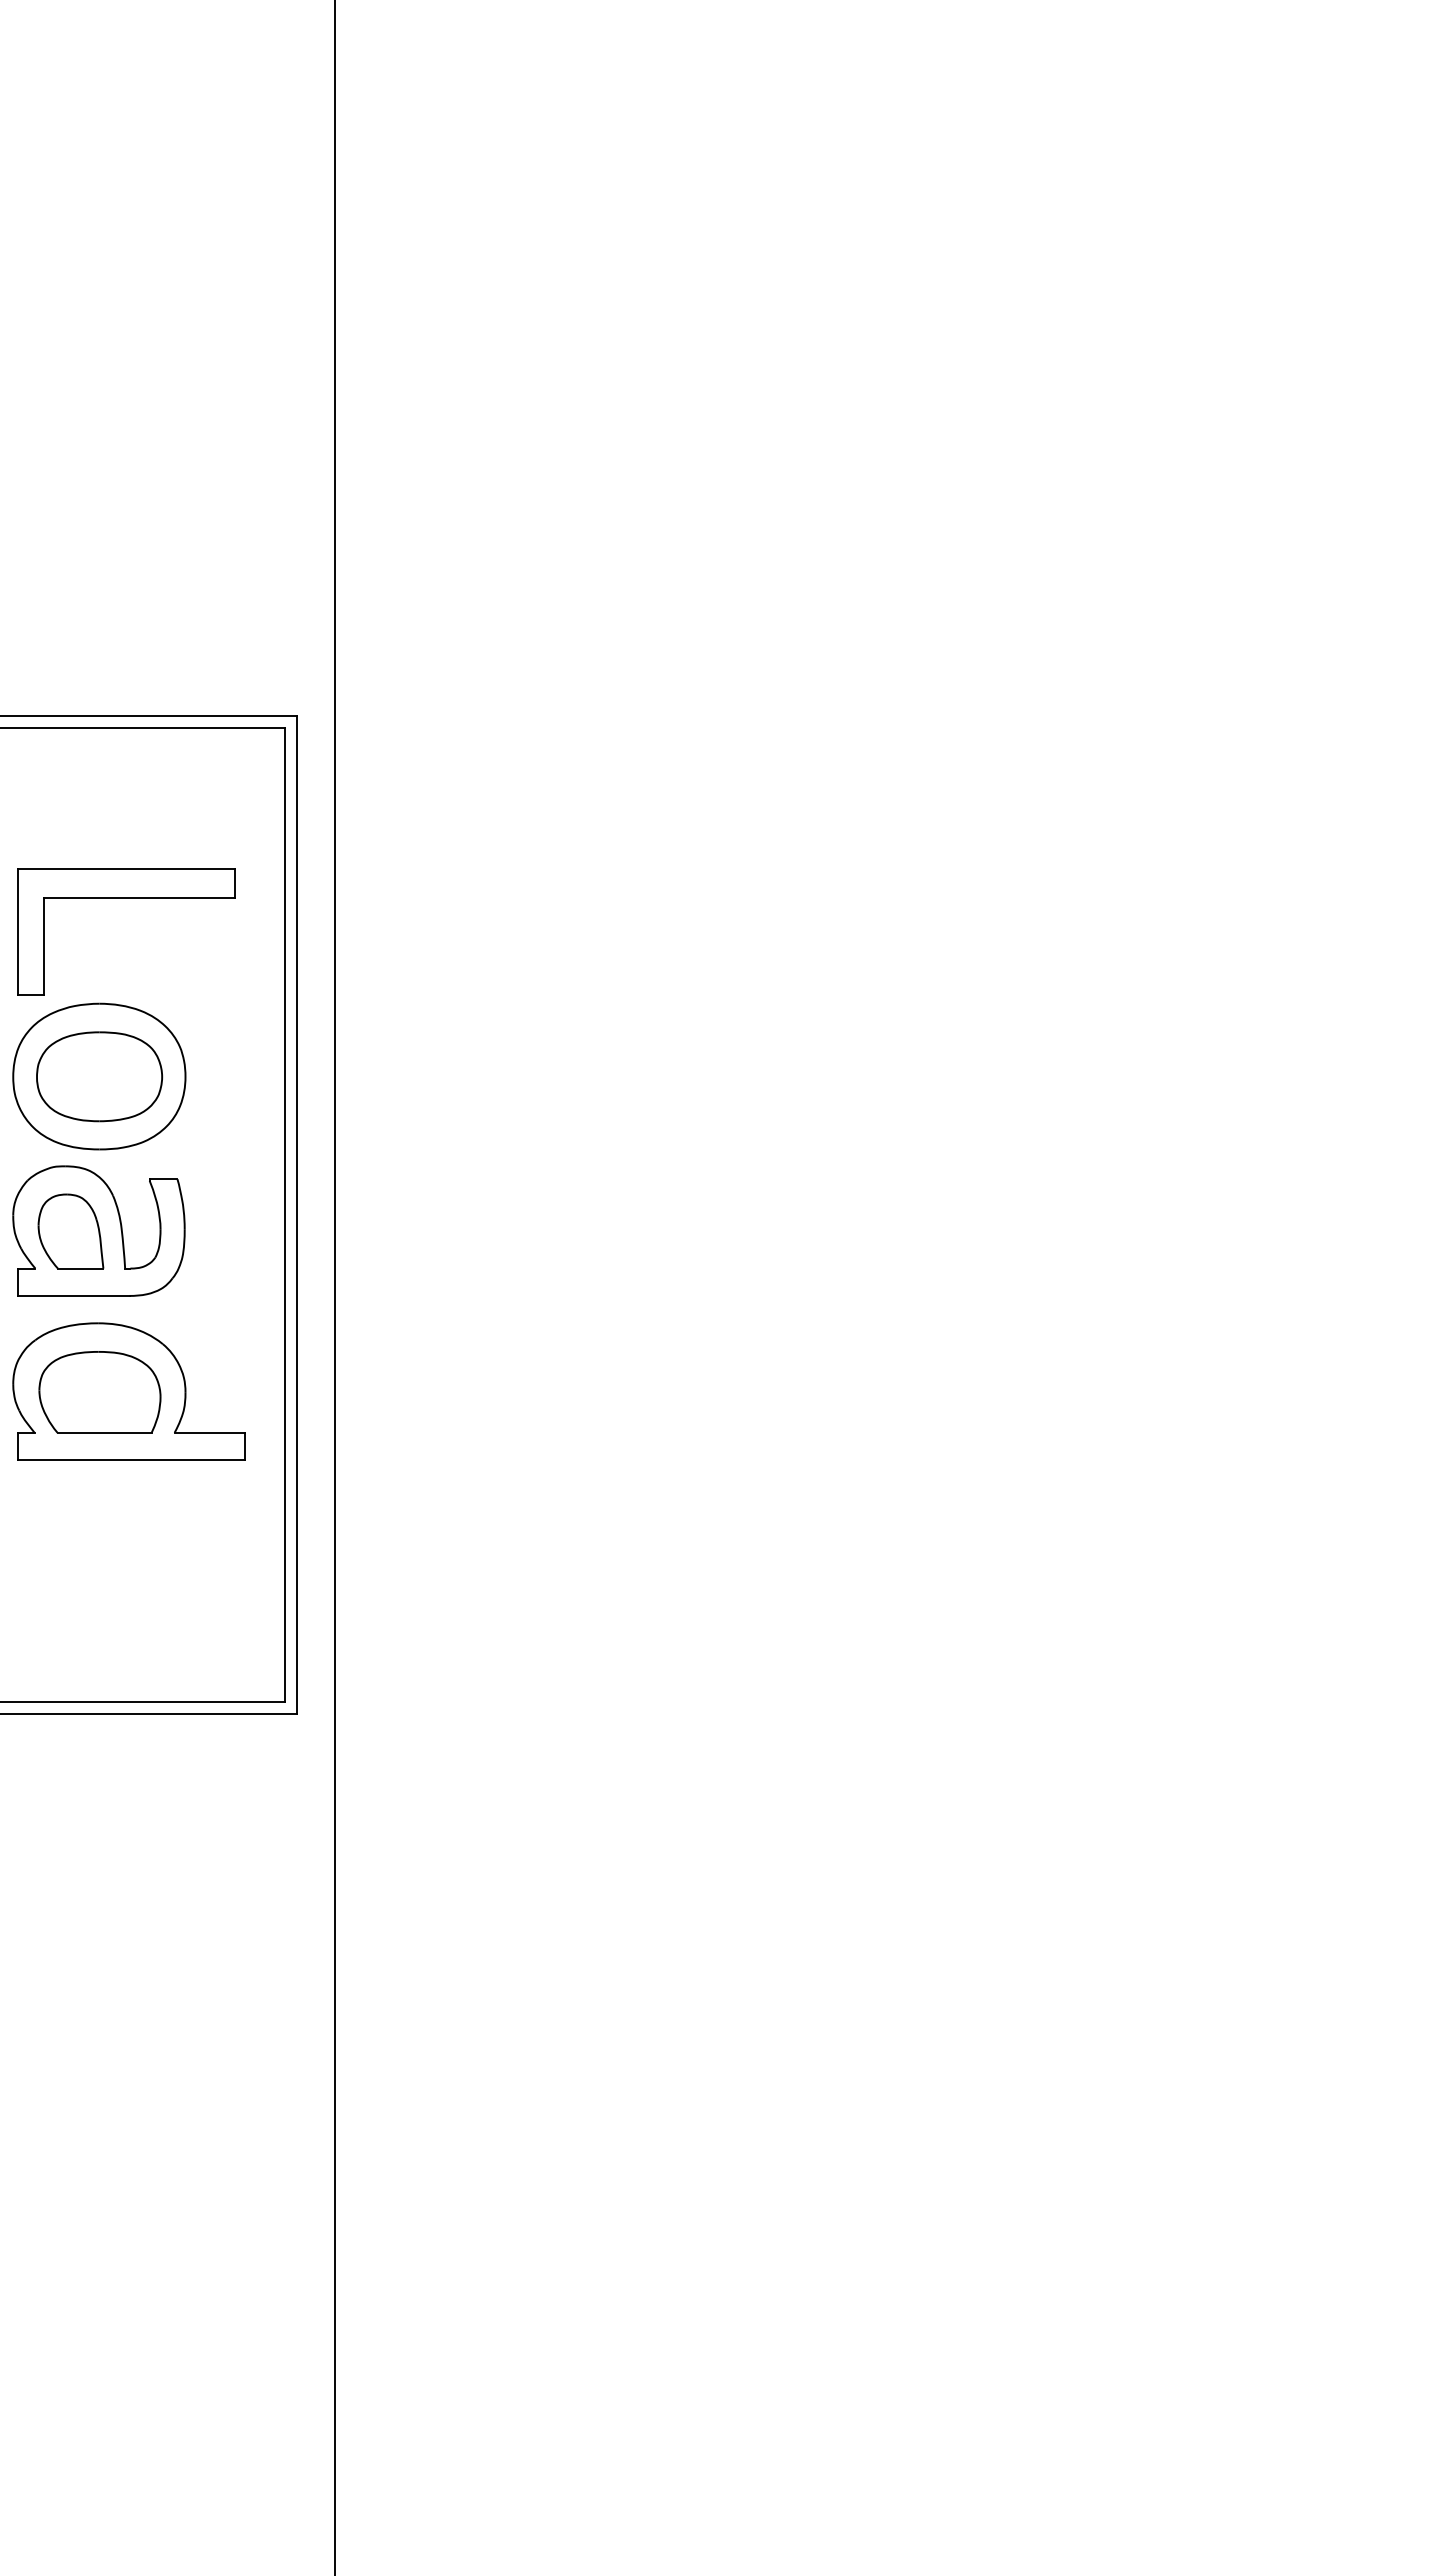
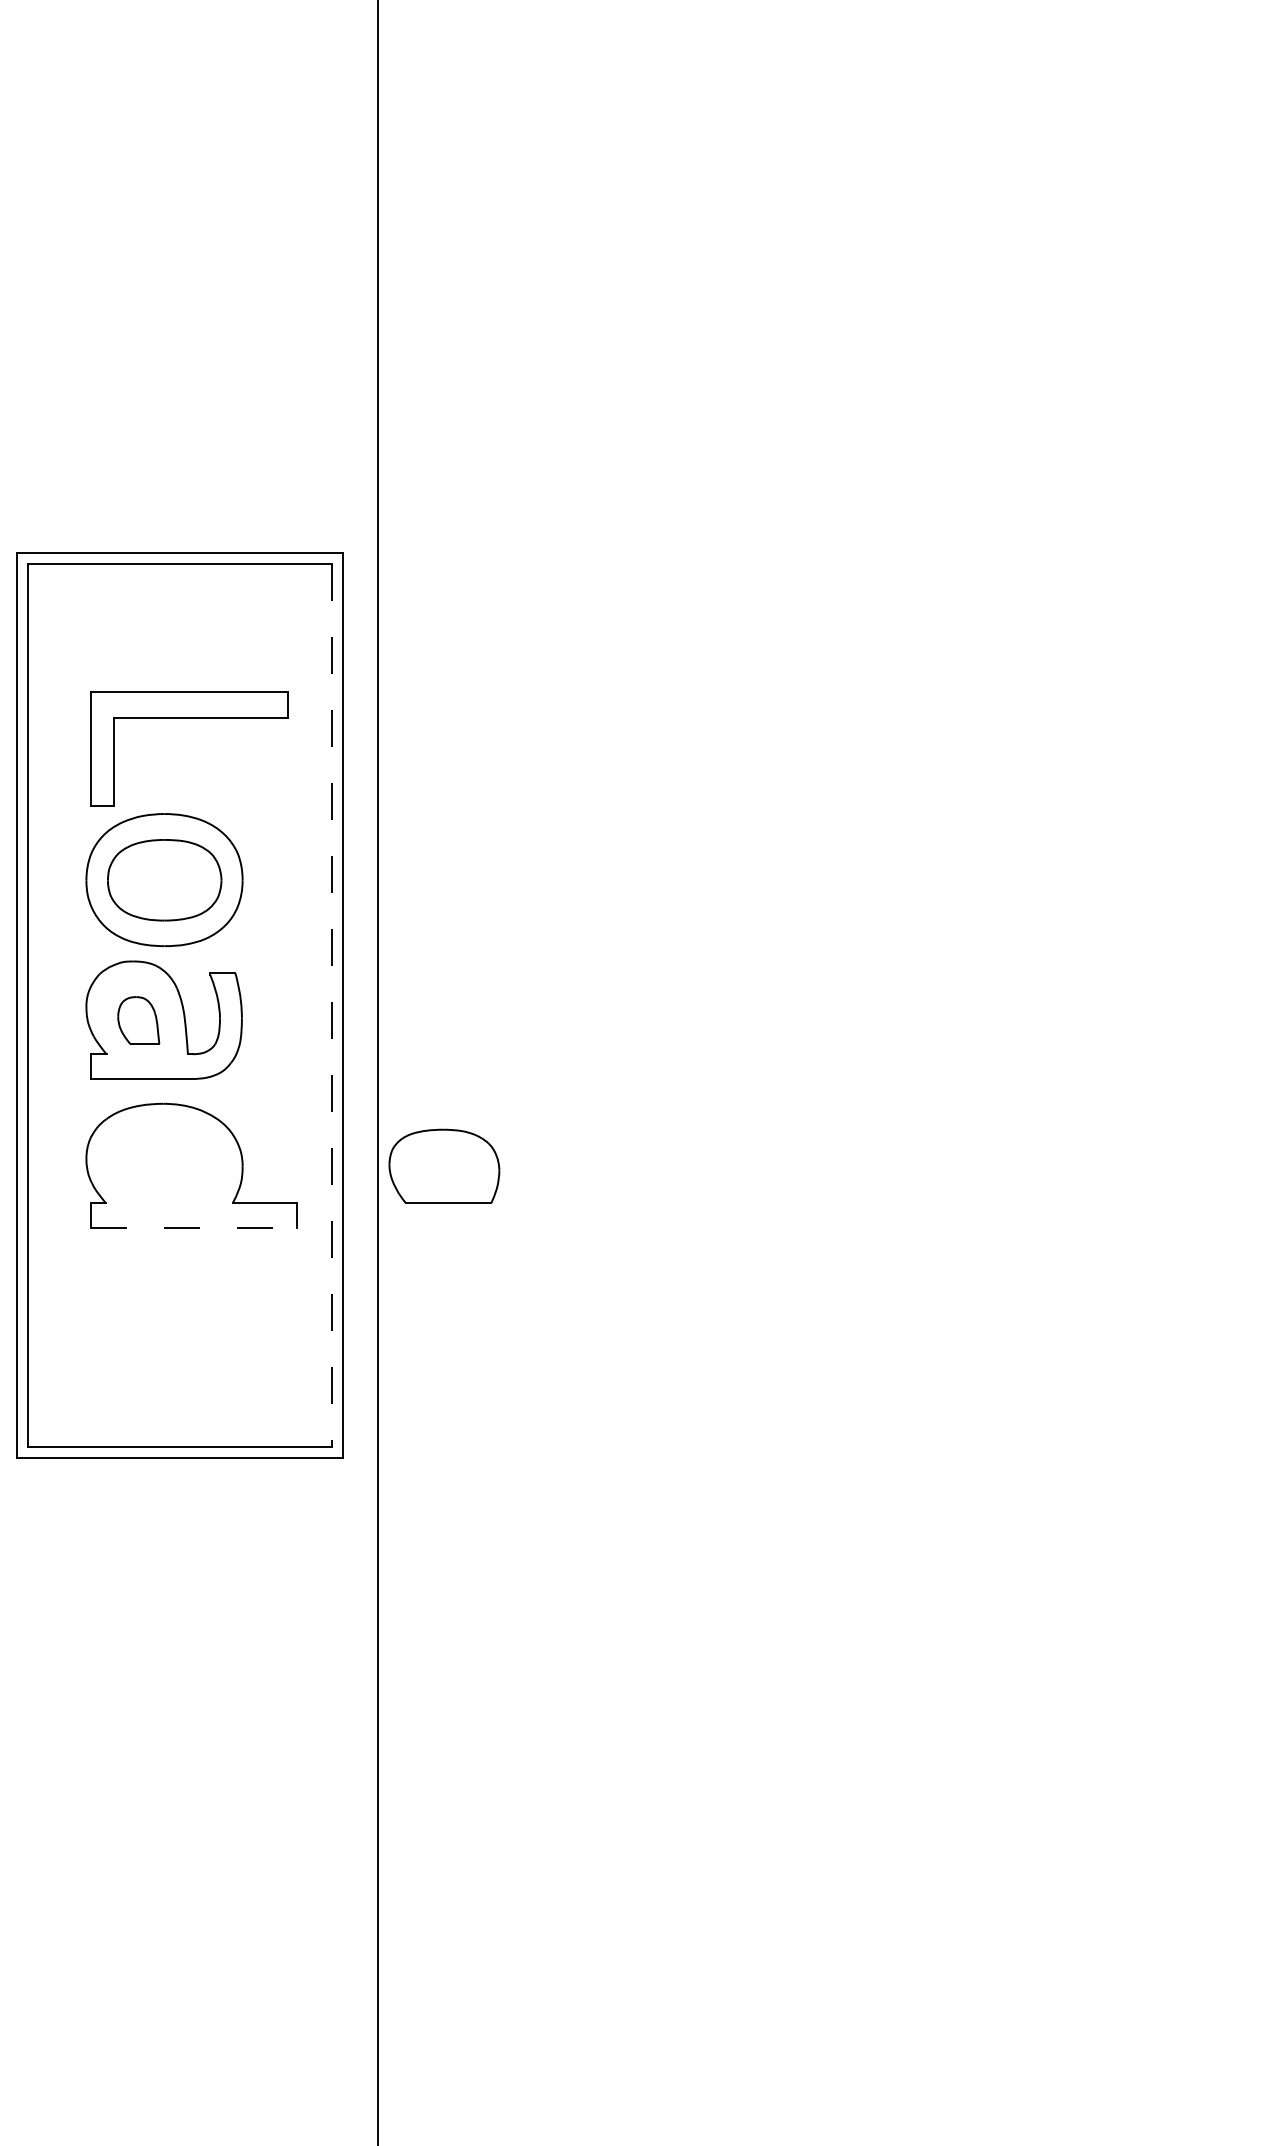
line: (284, 1215) -> (332, 1006), solid -> dashed
part: (70, 1231) -> (138, 1020), size x0.7
part: (99, 1392) -> (443, 1166), moved
line: (132, 1460) -> (194, 1228), solid -> dashed

